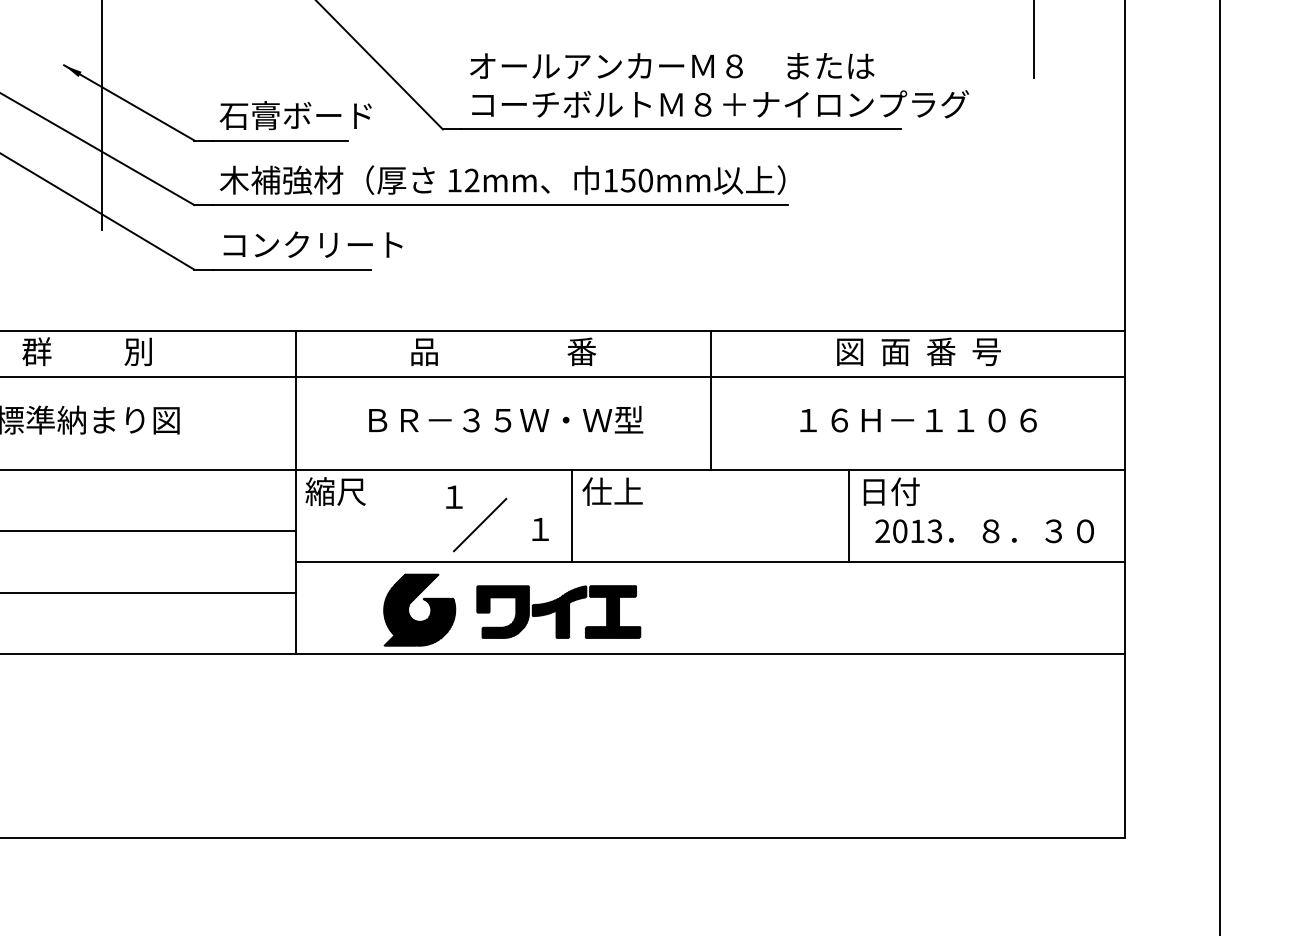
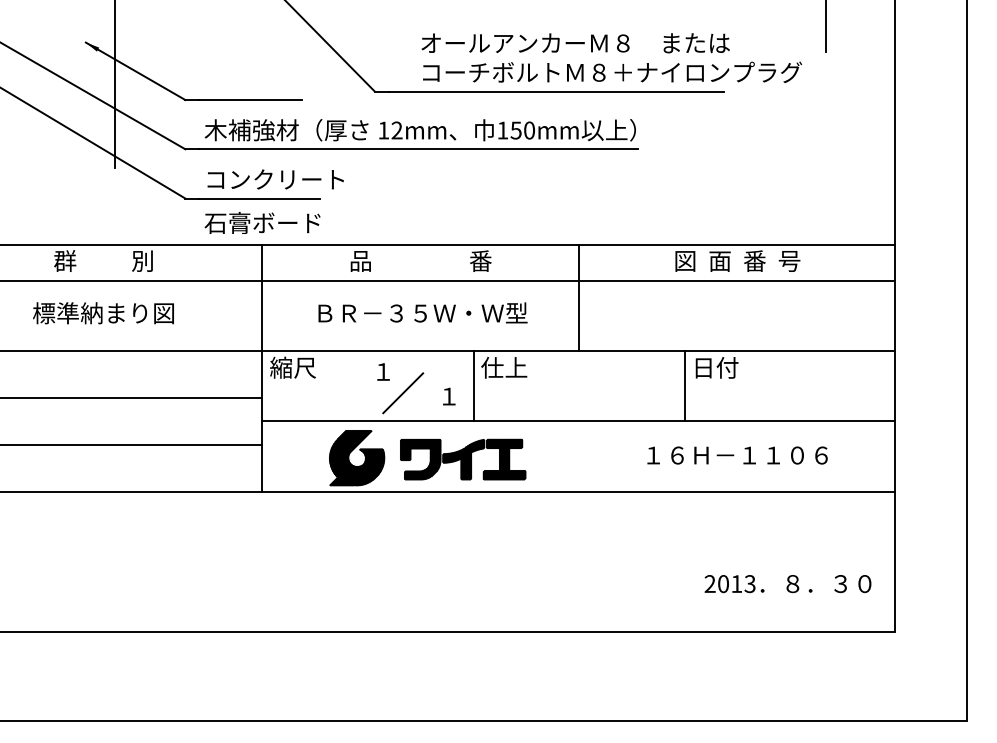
text: (719, 84) -> (611, 57), moved
text: (295, 114) -> (262, 222), moved
text: (918, 420) -> (737, 455), moved
text: (984, 531) -> (787, 584), moved

